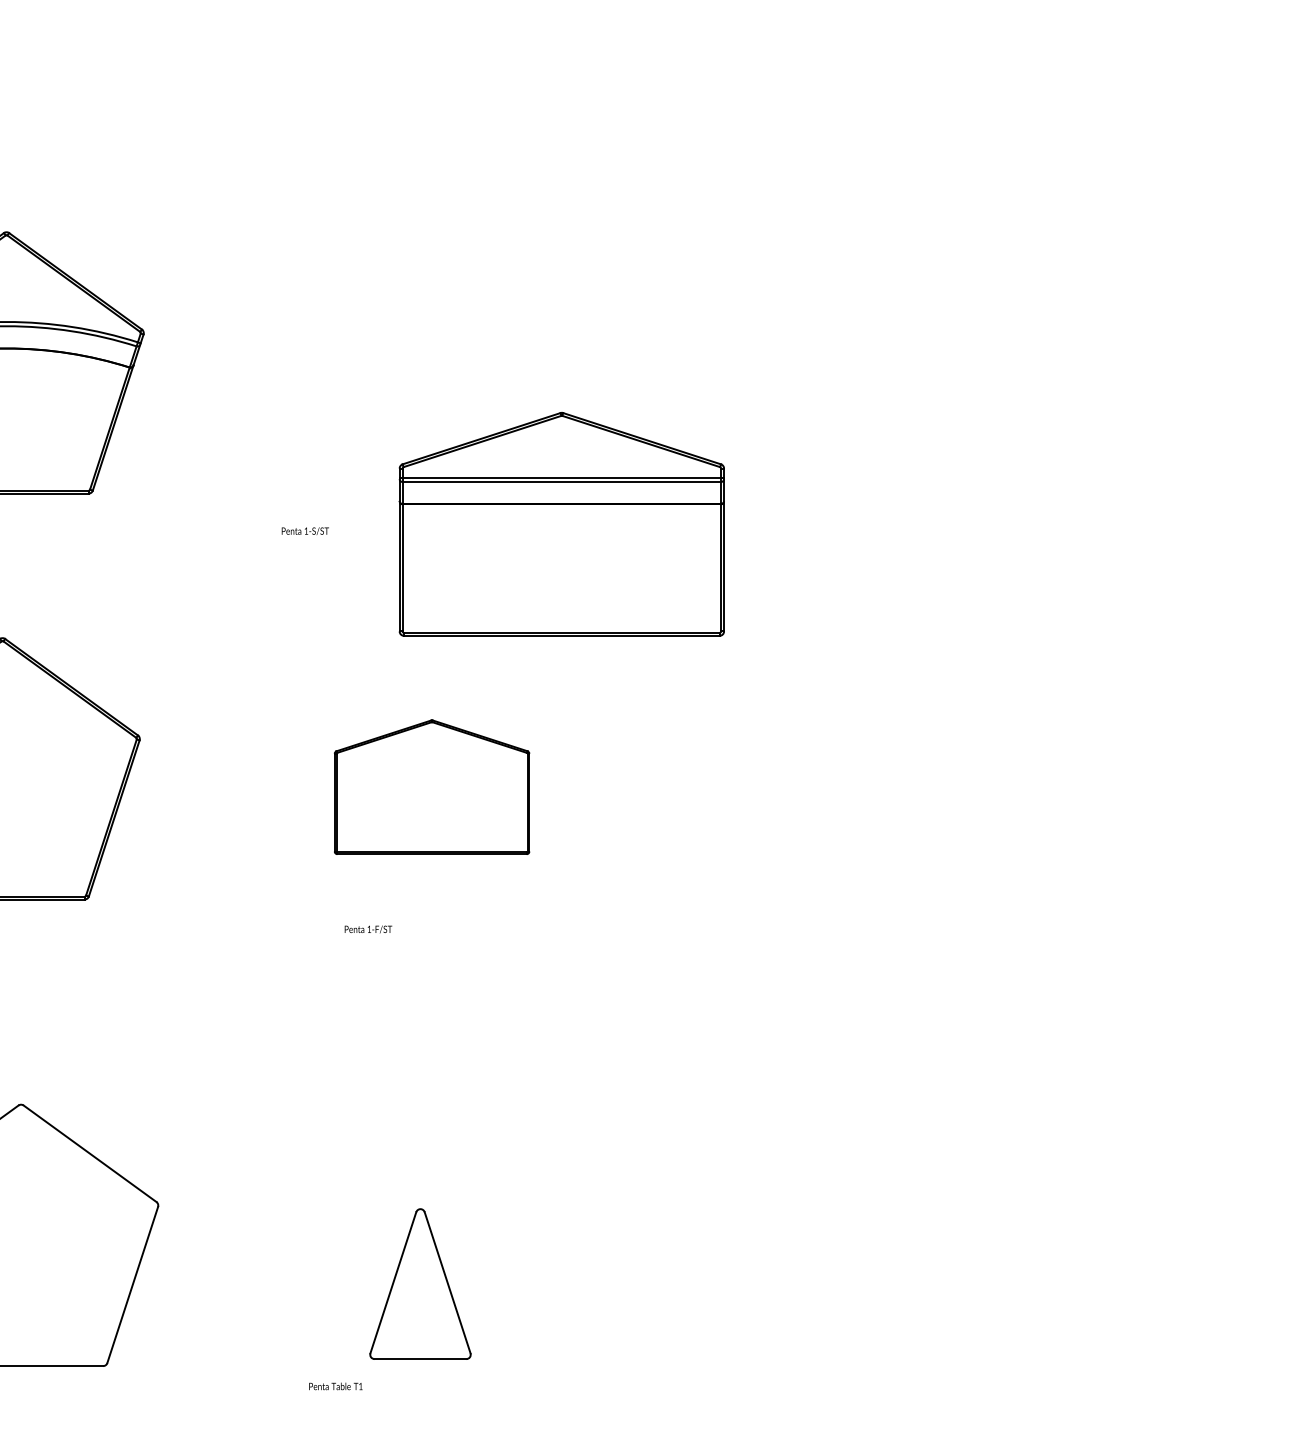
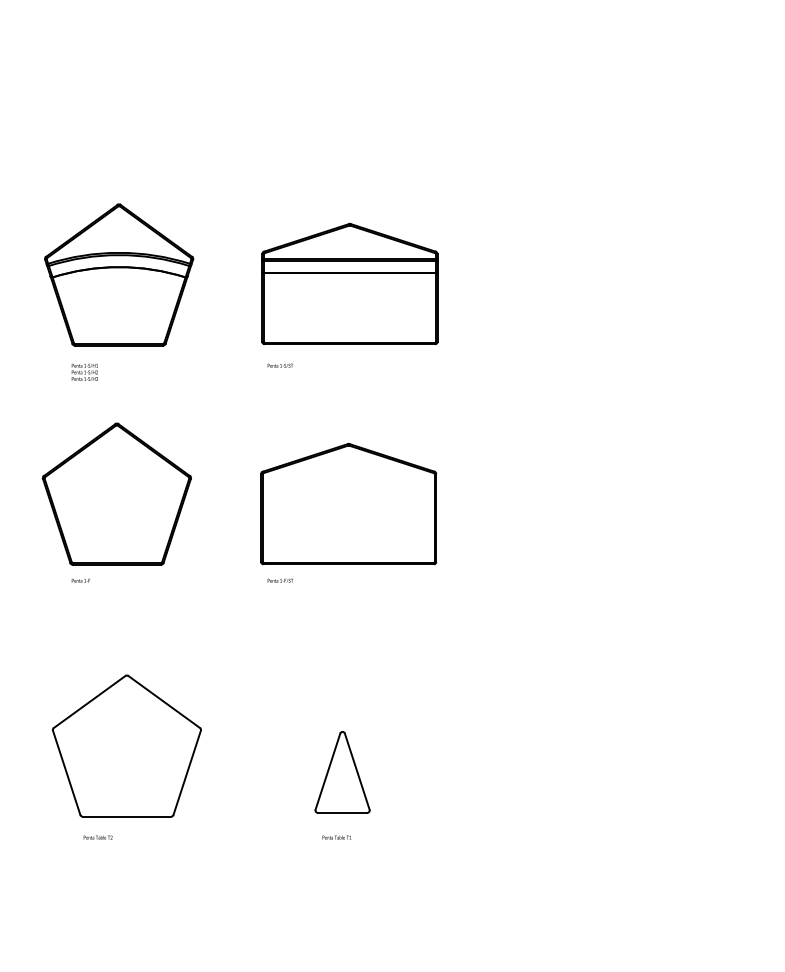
part: (561, 523) -> (349, 283), moved
part: (431, 786) -> (348, 503), size x1.67
text: (366, 928) -> (279, 580), moved
text: (335, 1386) -> (336, 837), moved

